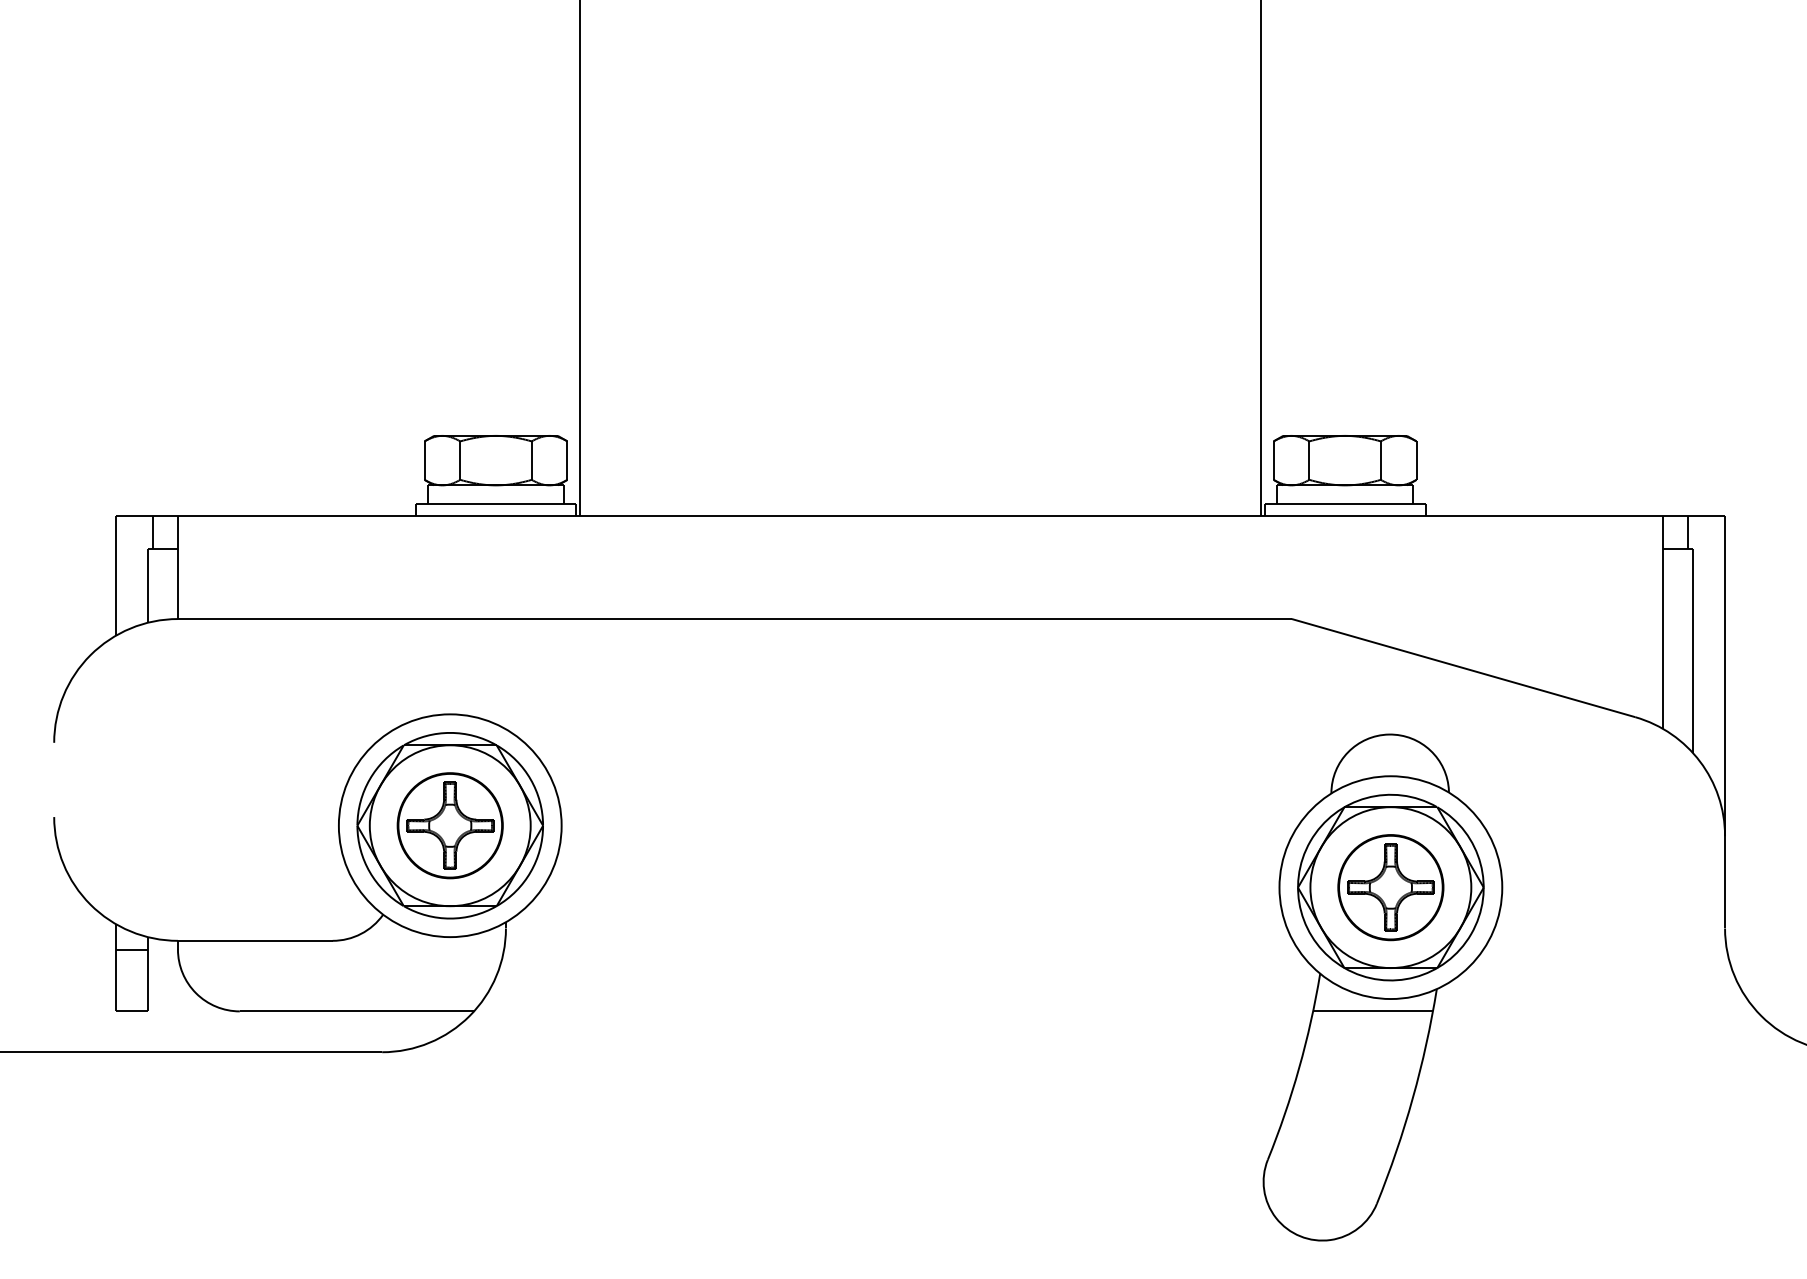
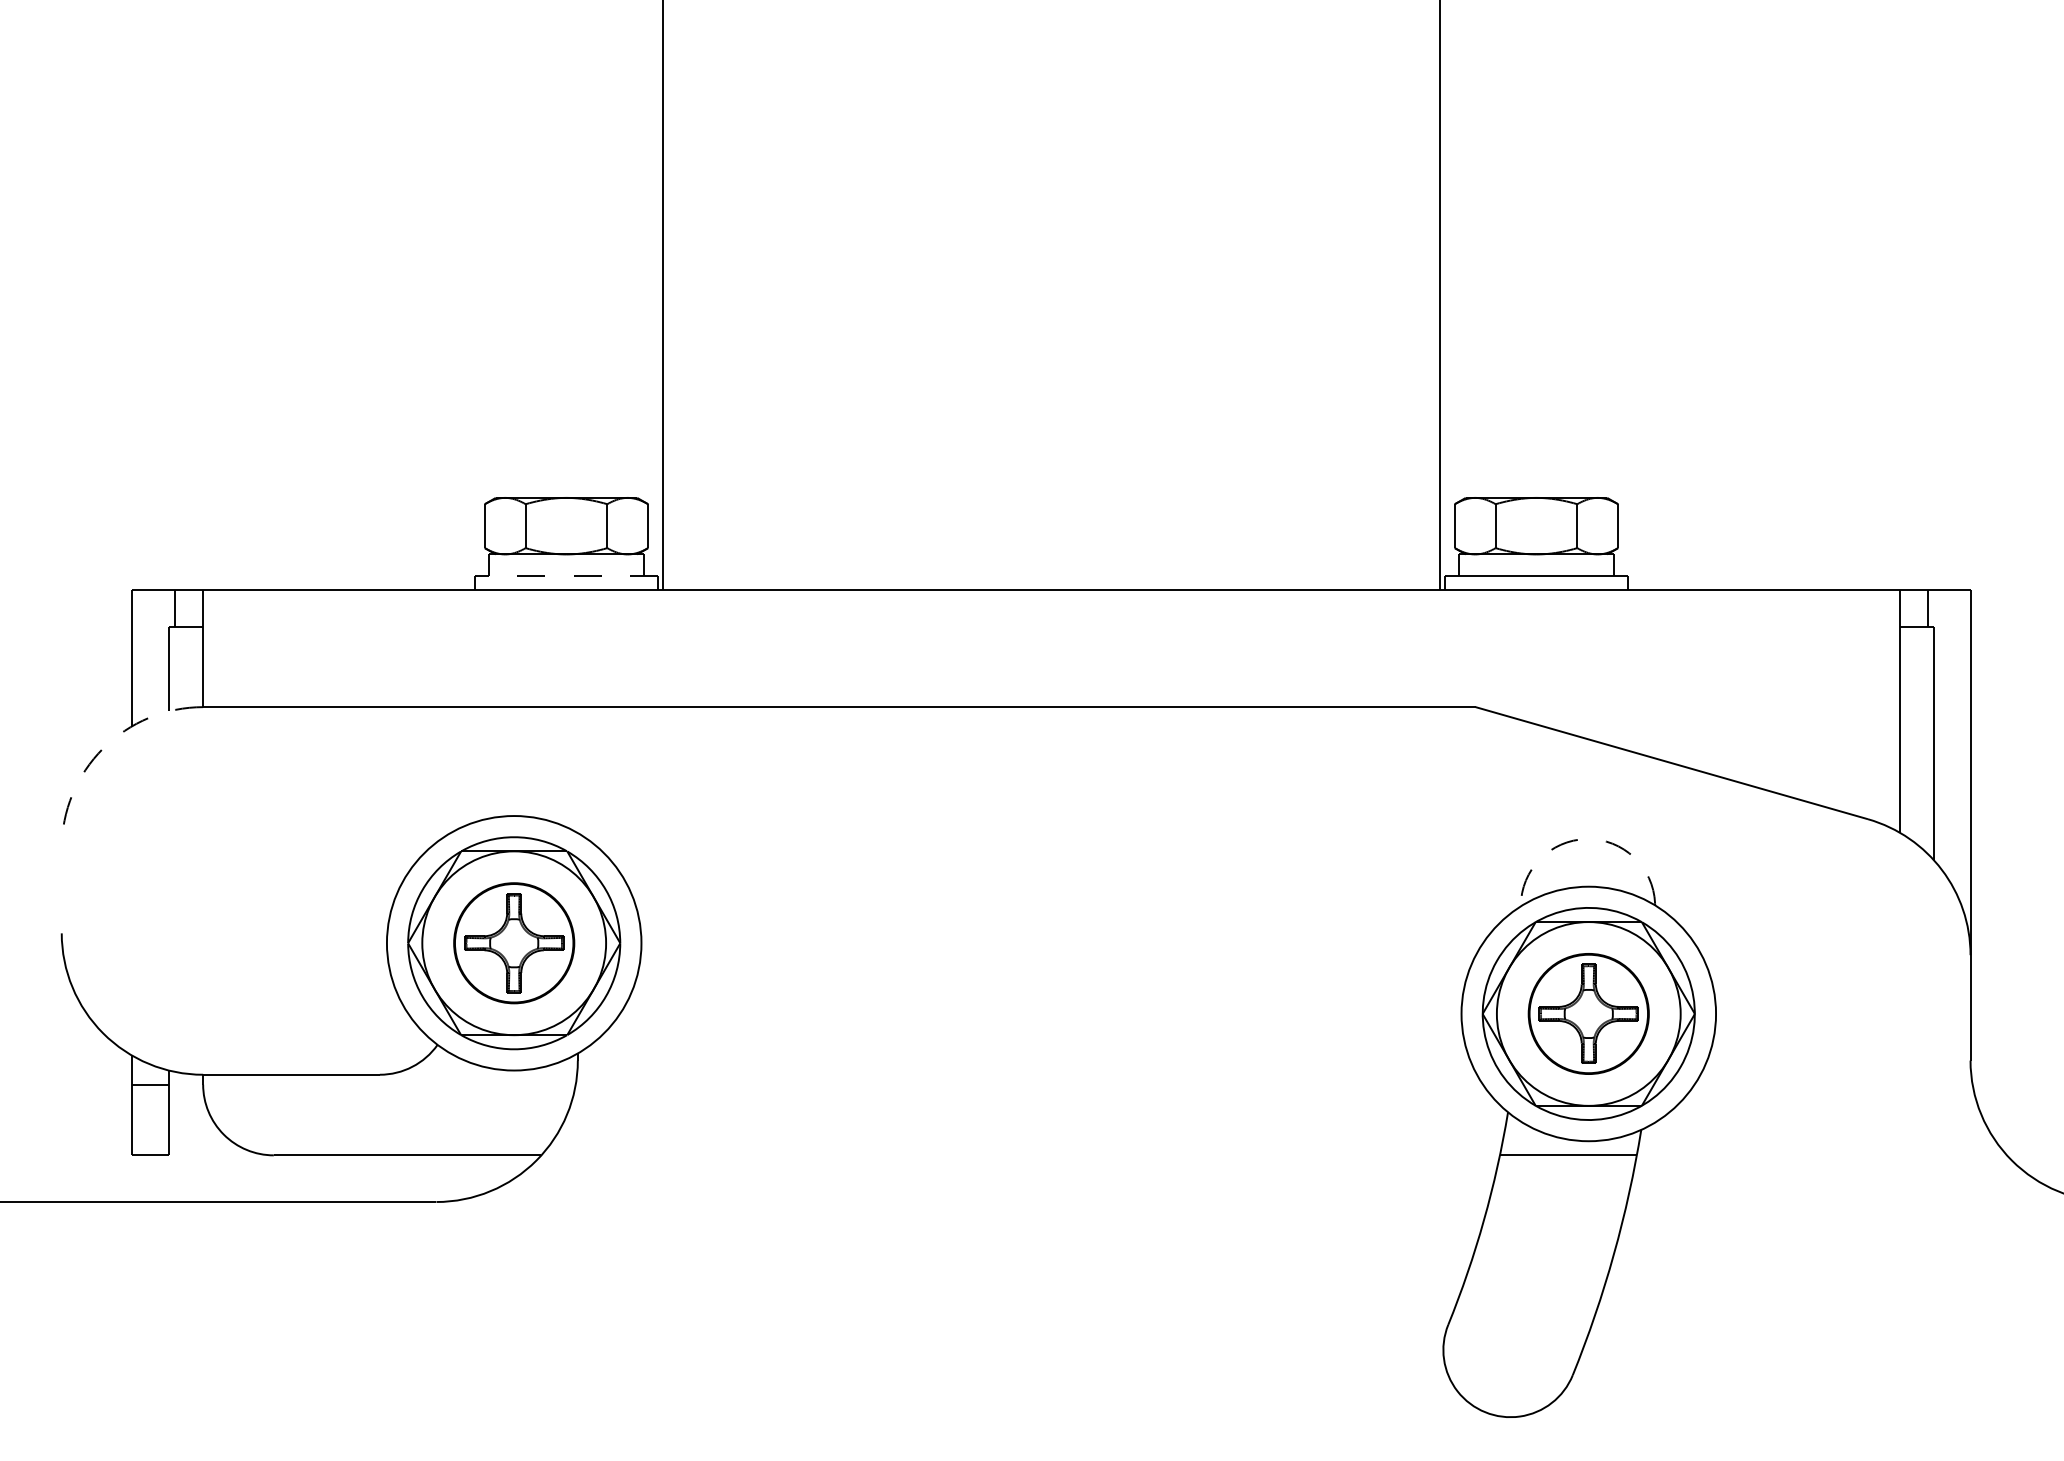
line: (495, 503) -> (565, 575), solid -> dashed
line: (90, 655) -> (103, 748), solid -> dashed
line: (1389, 734) -> (1587, 839), solid -> dashed

